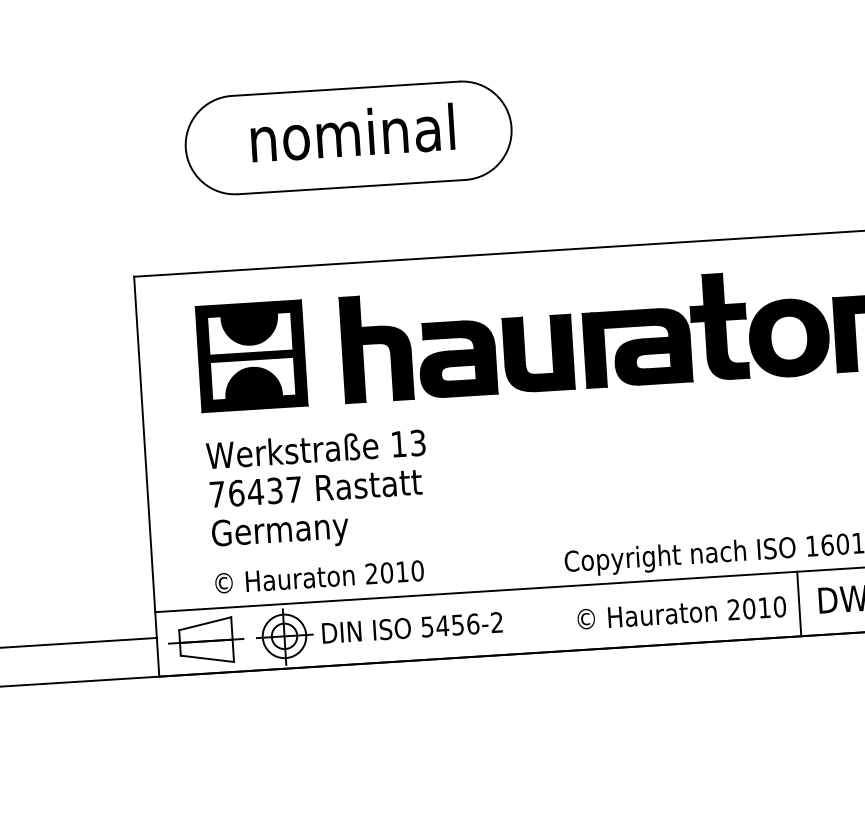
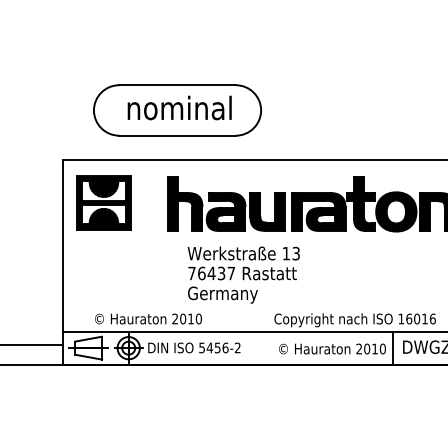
part: (348, 138) -> (177, 110), moved
part: (250, 355) -> (103, 202), moved
text: (317, 490) -> (243, 274), moved

